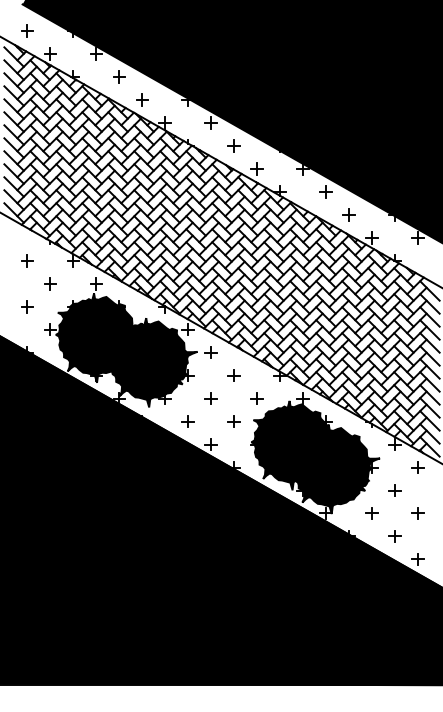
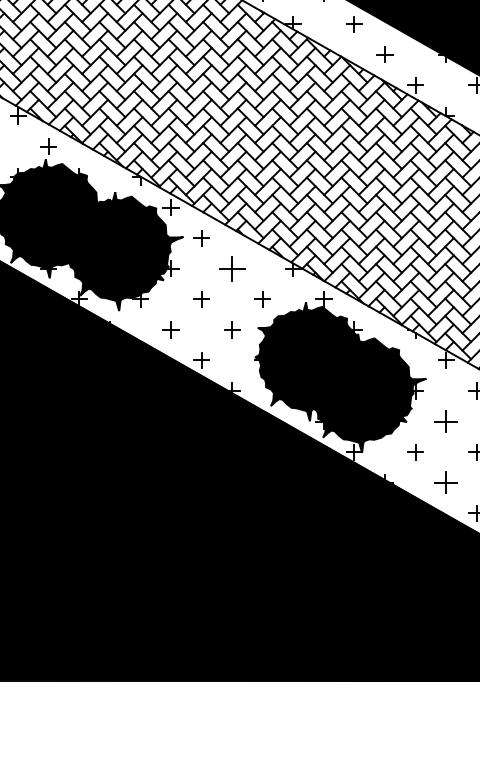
part: (233, 375) -> (231, 268), size x1.6
part: (394, 490) -> (445, 421), size x1.4
part: (394, 536) -> (445, 482), size x1.4

